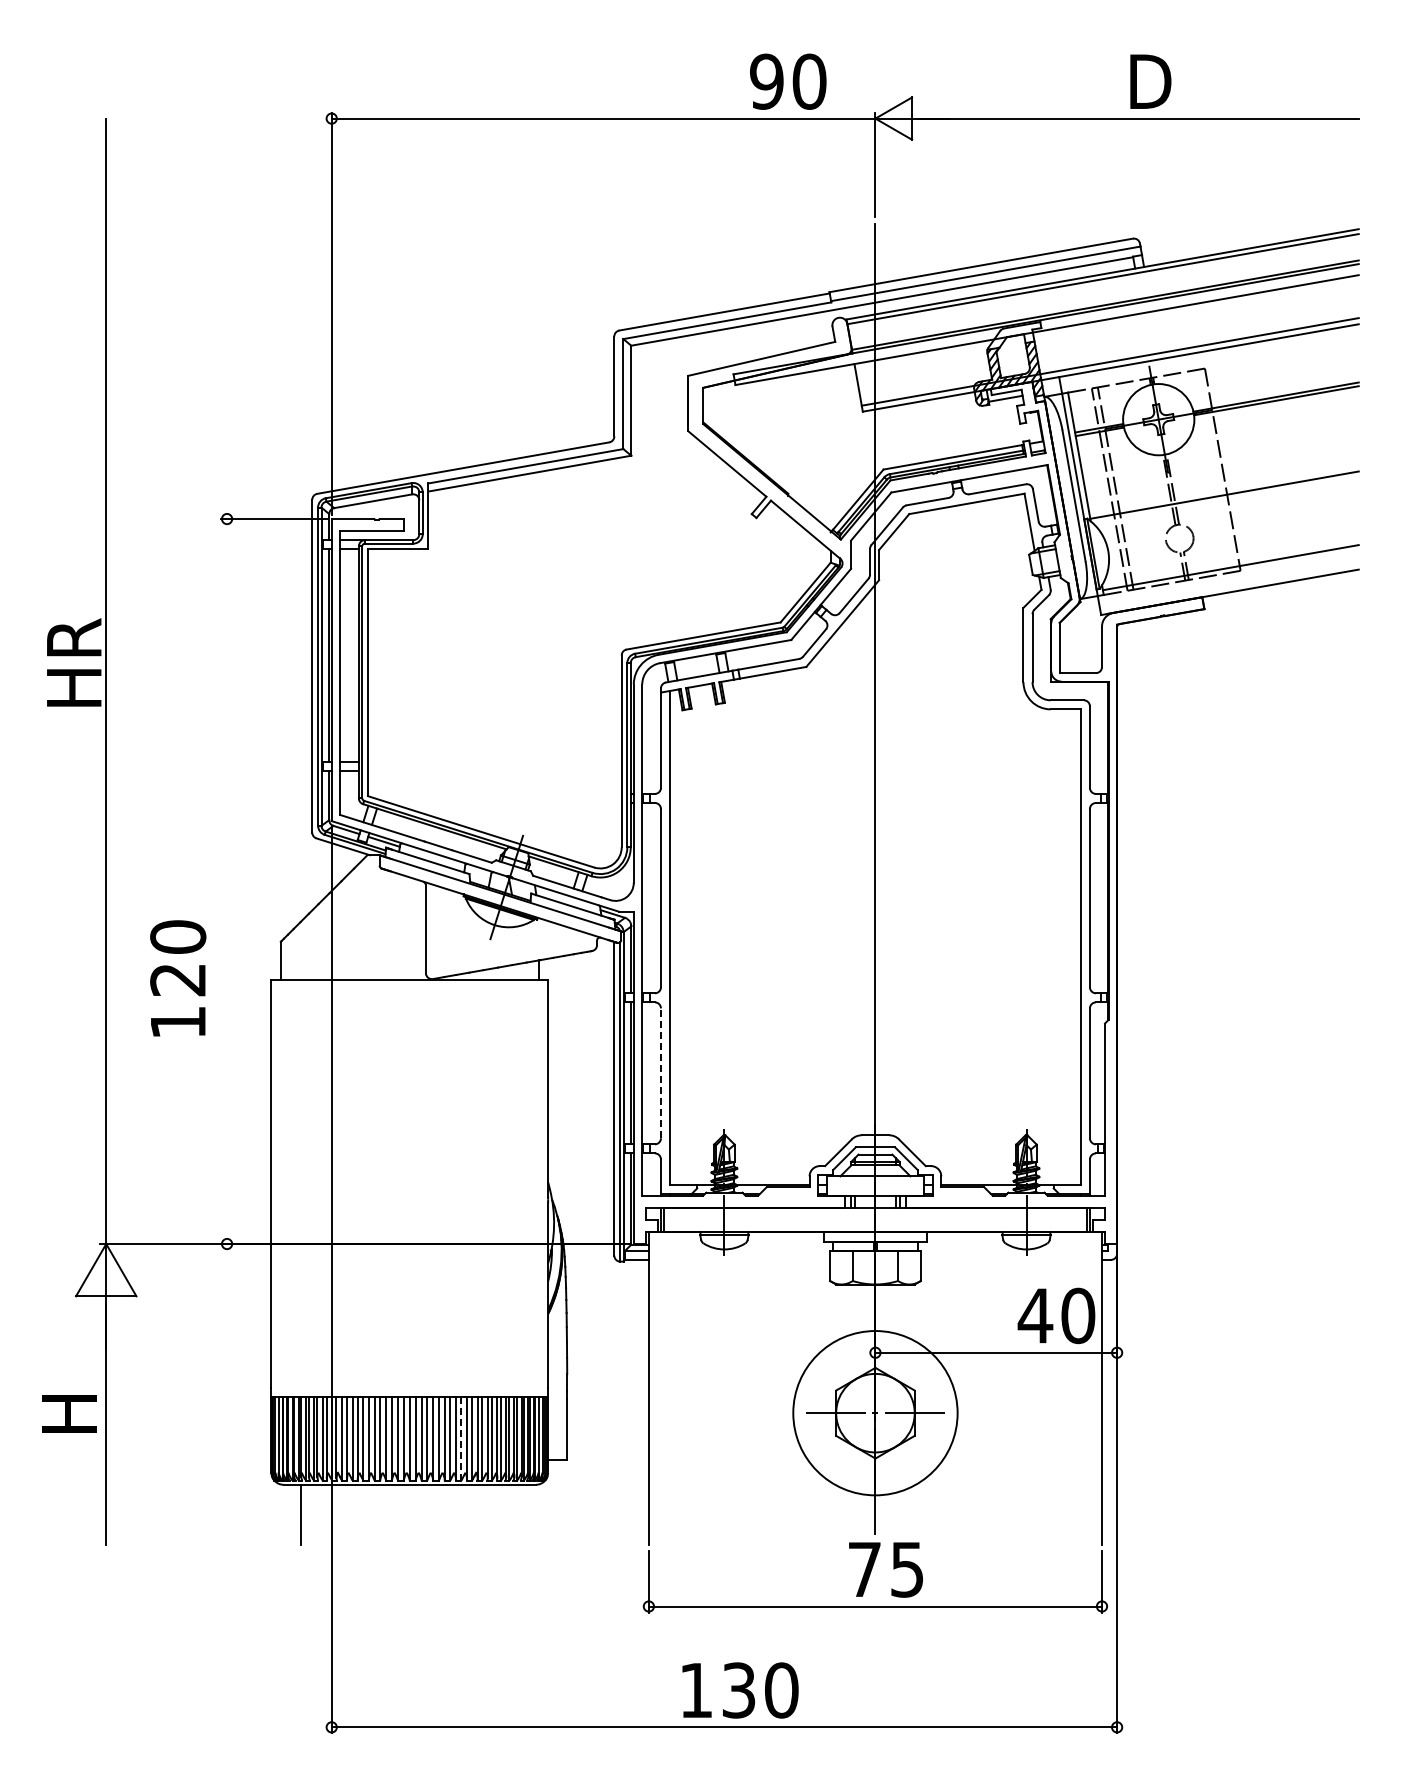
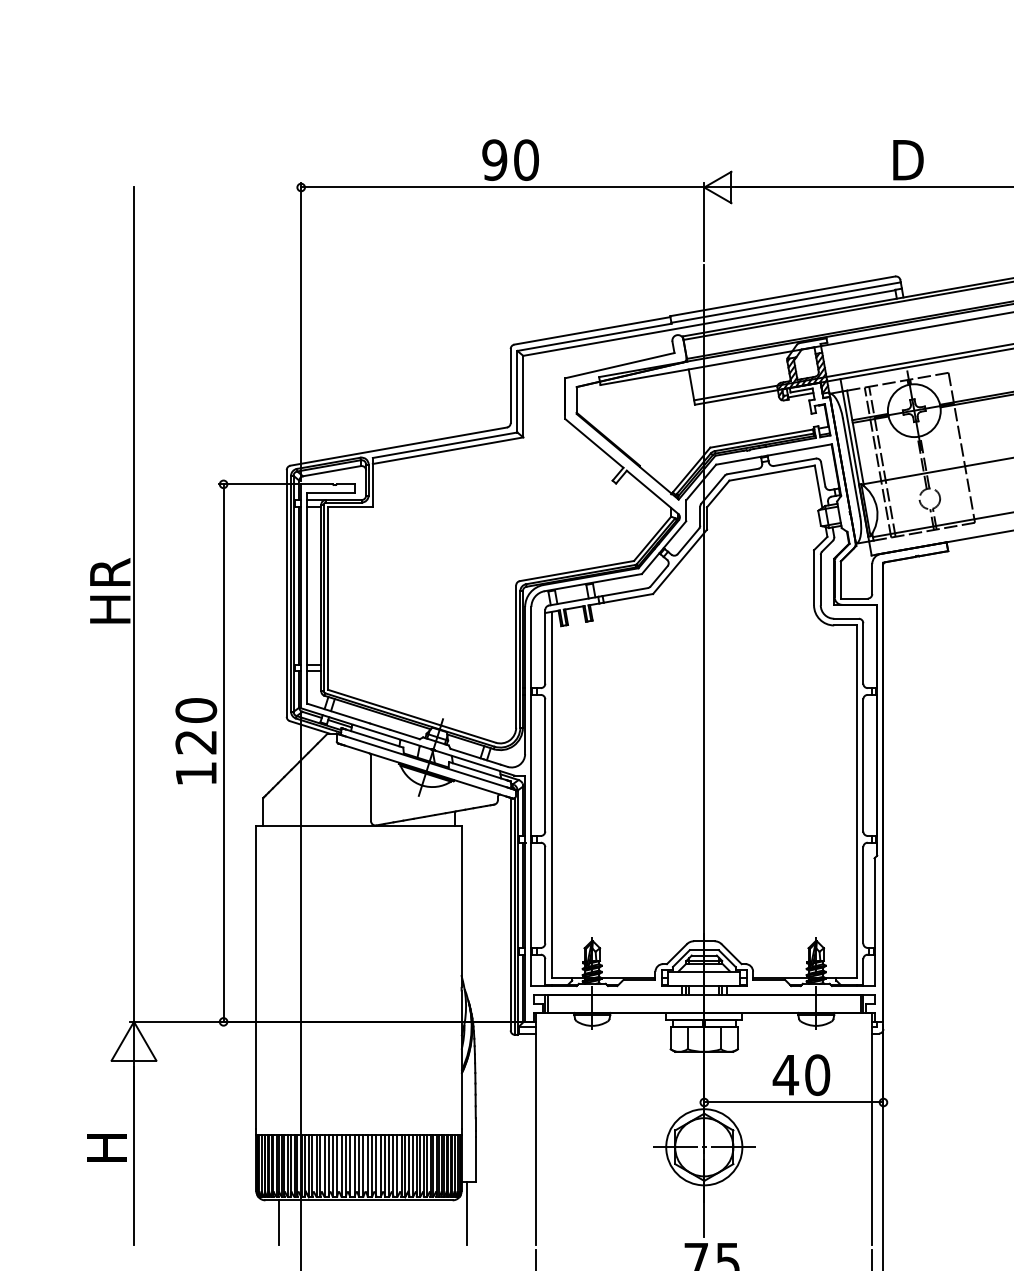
text: (788, 81) -> (510, 159), moved
line: (227, 881) -> (223, 753), added
text: (178, 978) -> (196, 741), moved
line: (660, 1073) -> (544, 895), dashed -> solid
text: (1056, 1315) -> (801, 1074), moved
circle: (875, 1412) -> (704, 1146), size x0.62
line: (461, 1438) -> (397, 1166), dashed -> solid
line: (555, 1502) -> (467, 1213), added

